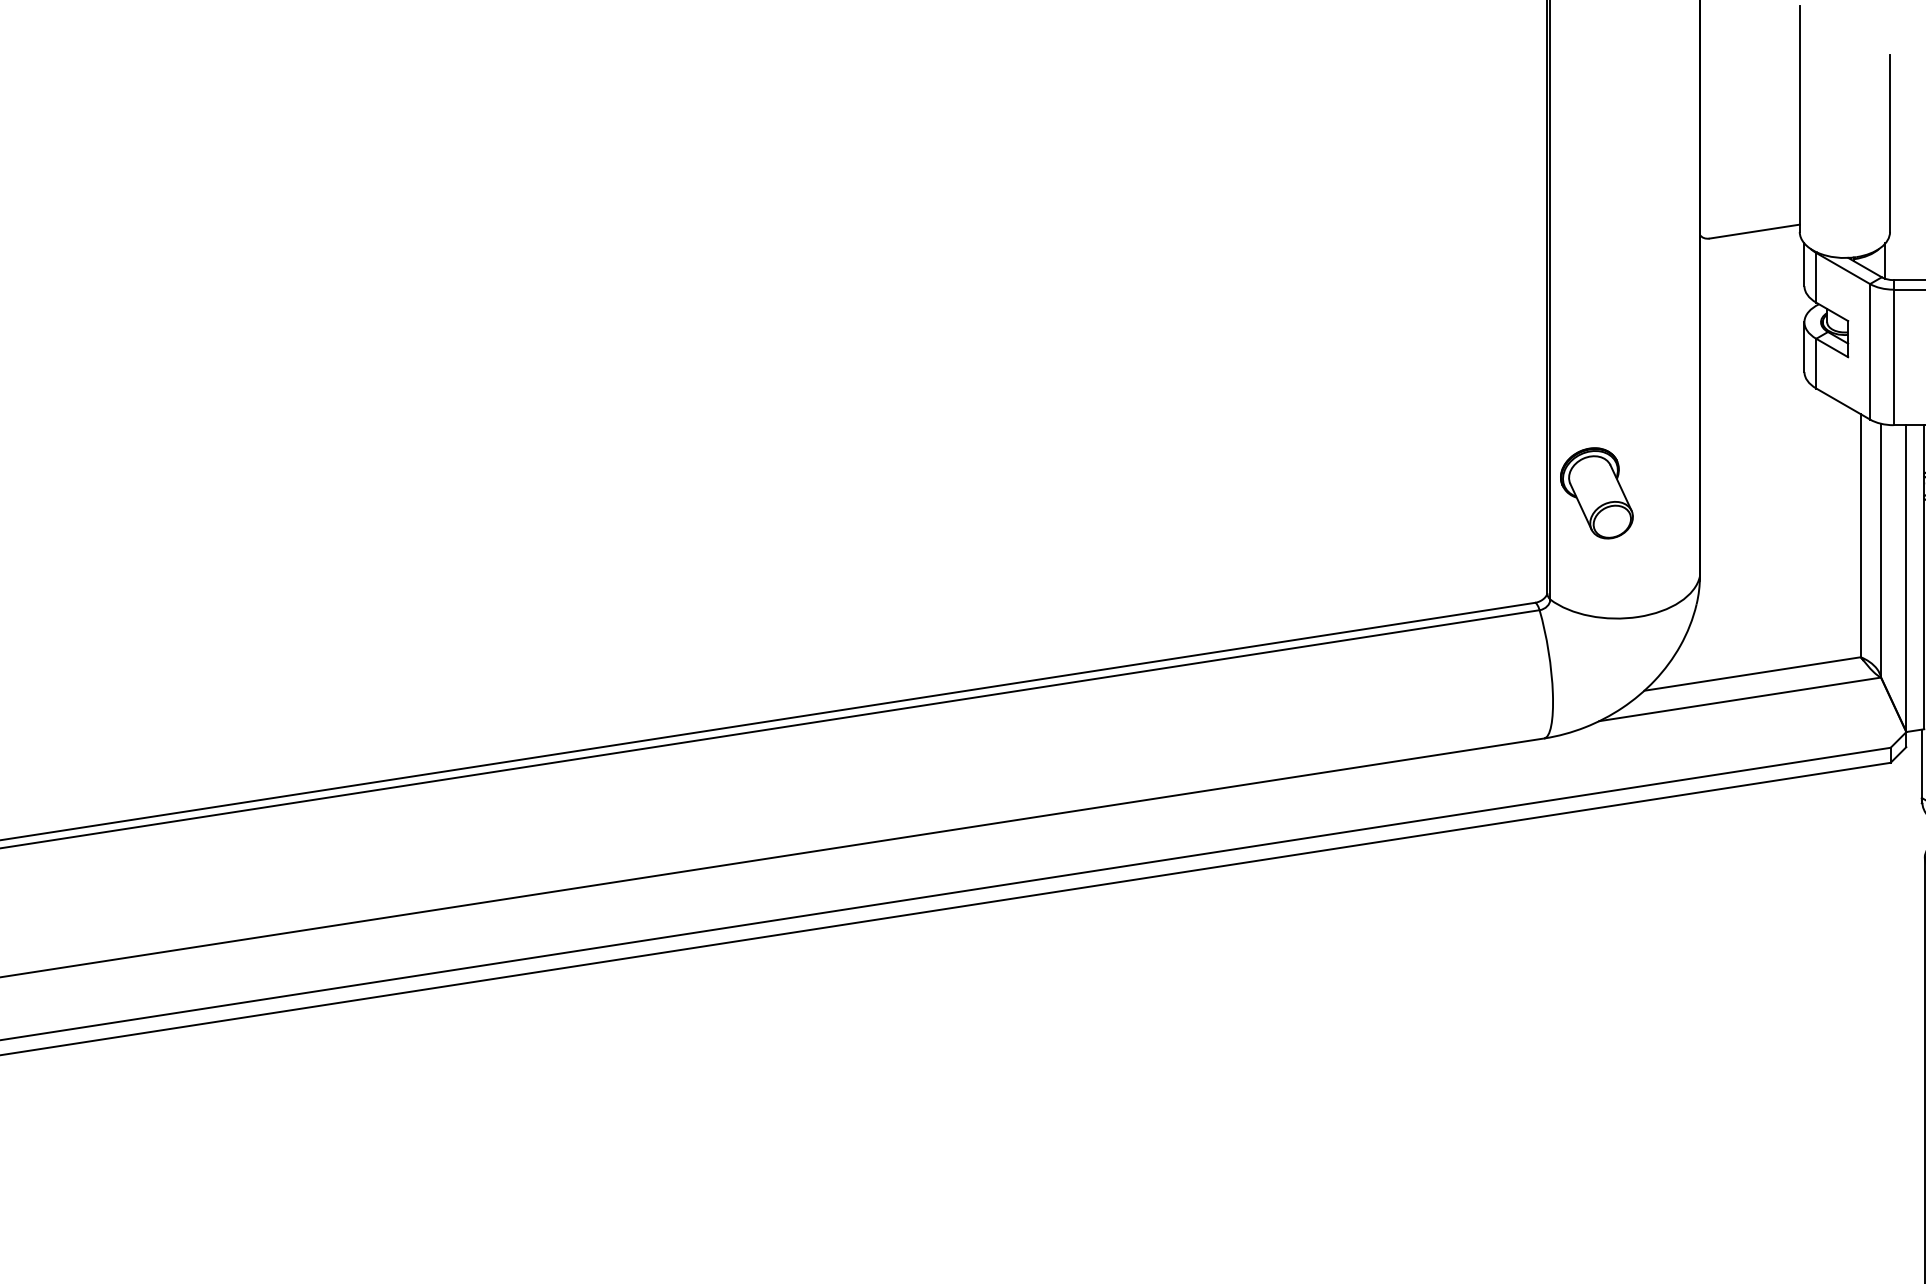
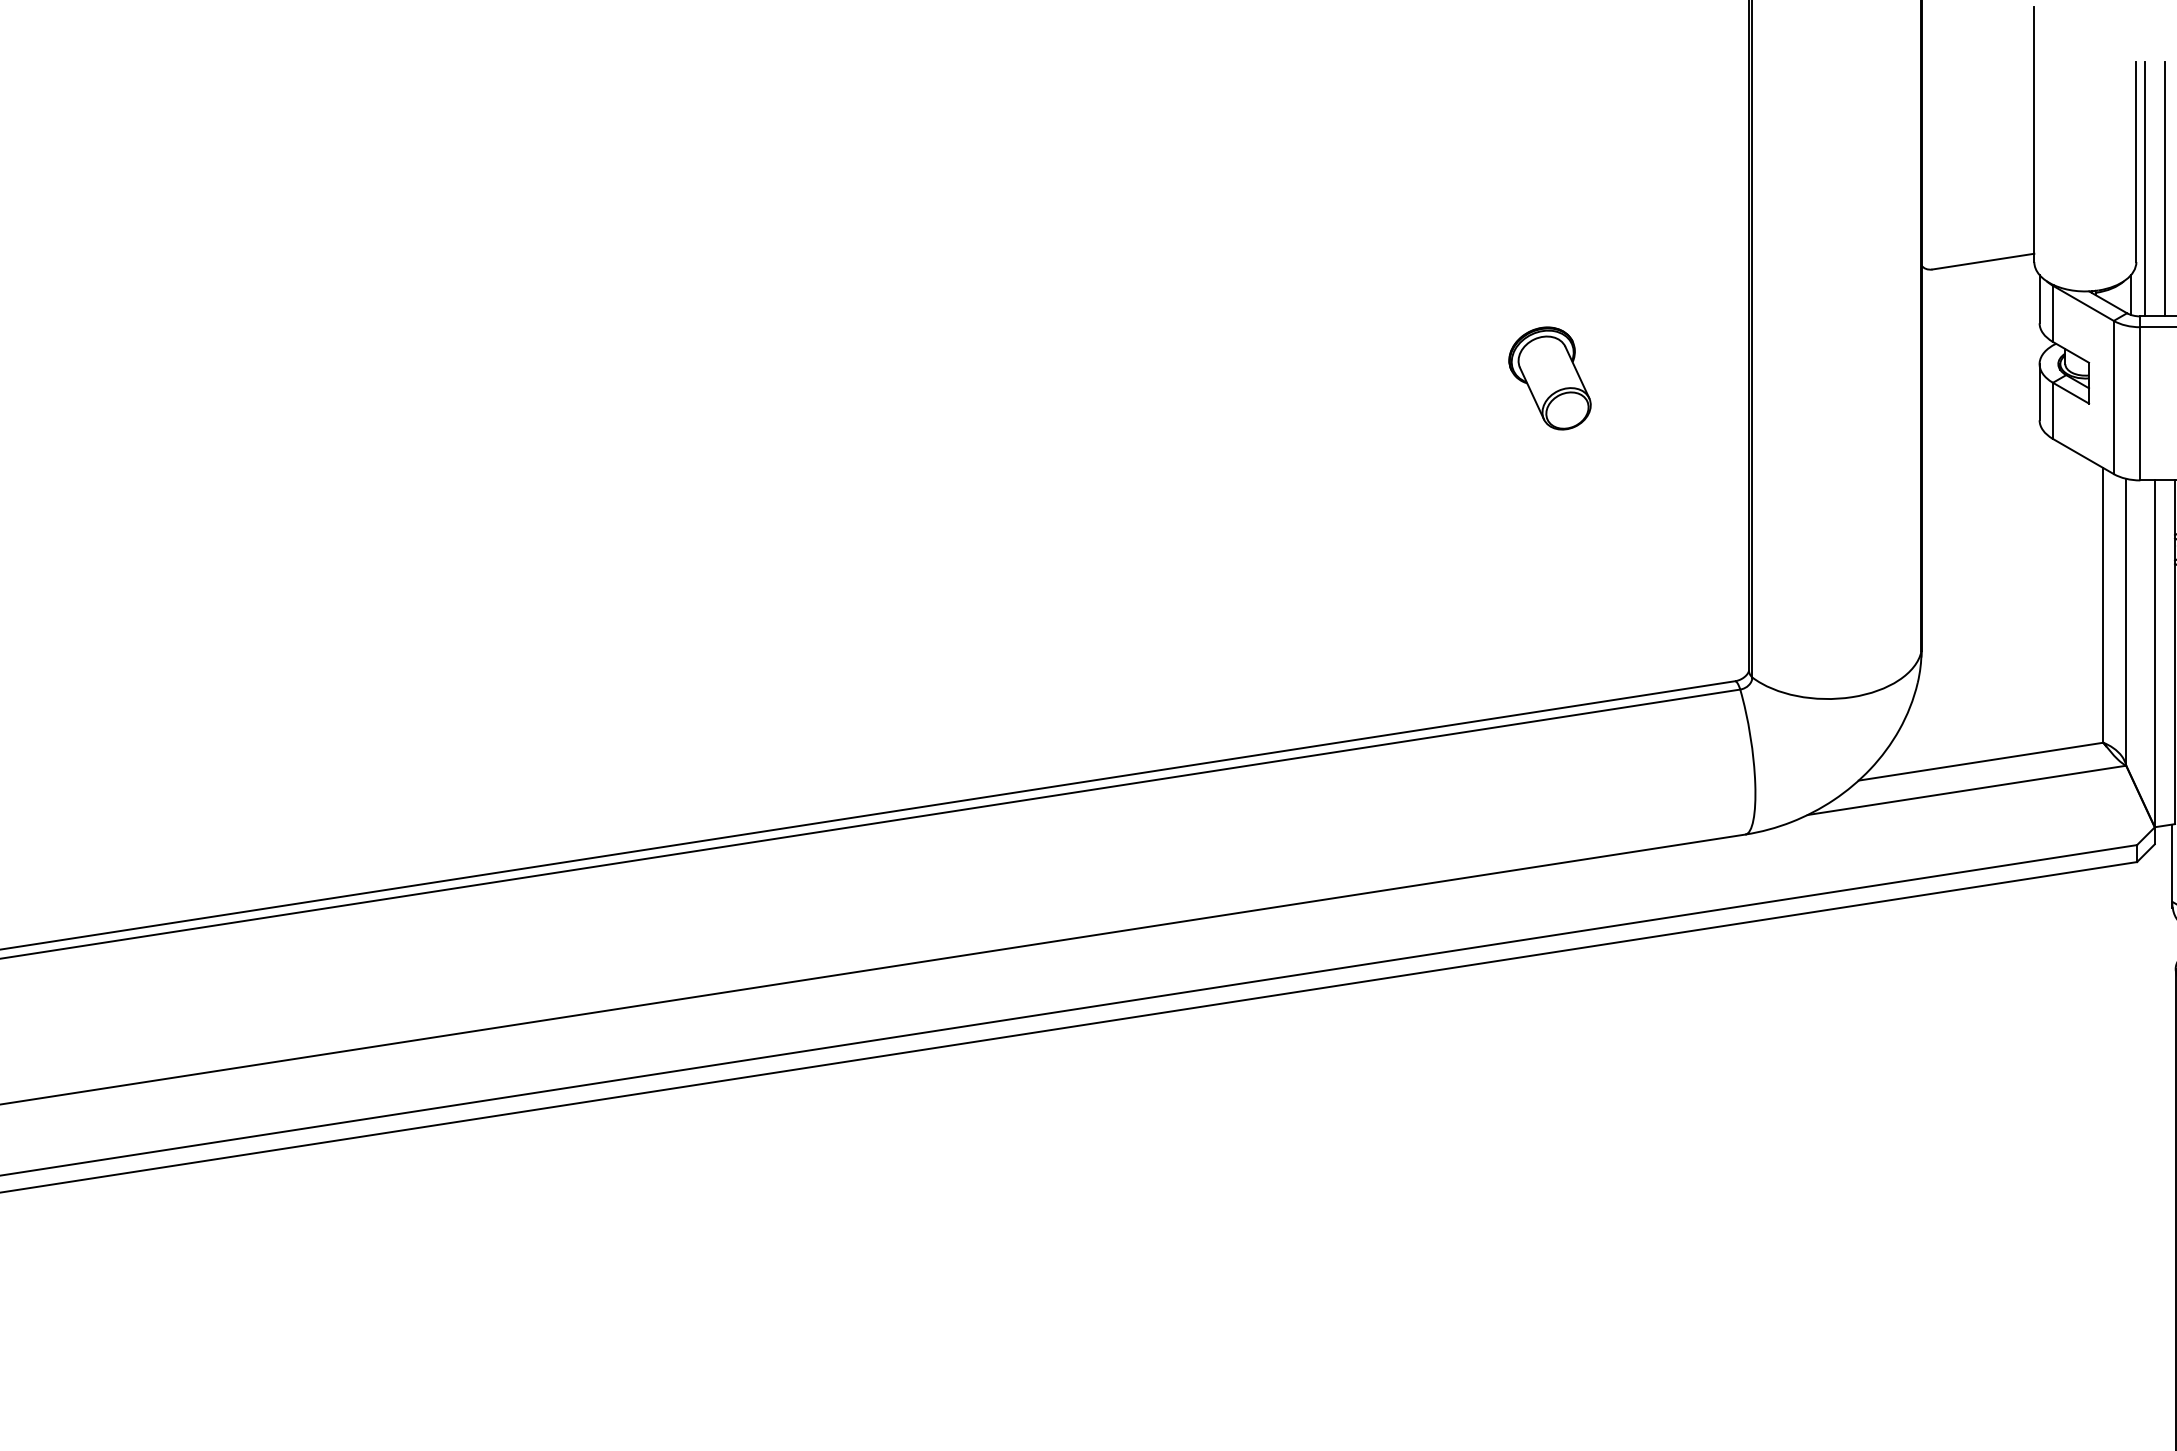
line: (1898, 166) -> (2145, 188), added
line: (1915, 166) -> (2165, 188), added
part: (1596, 493) -> (1549, 378), moved

